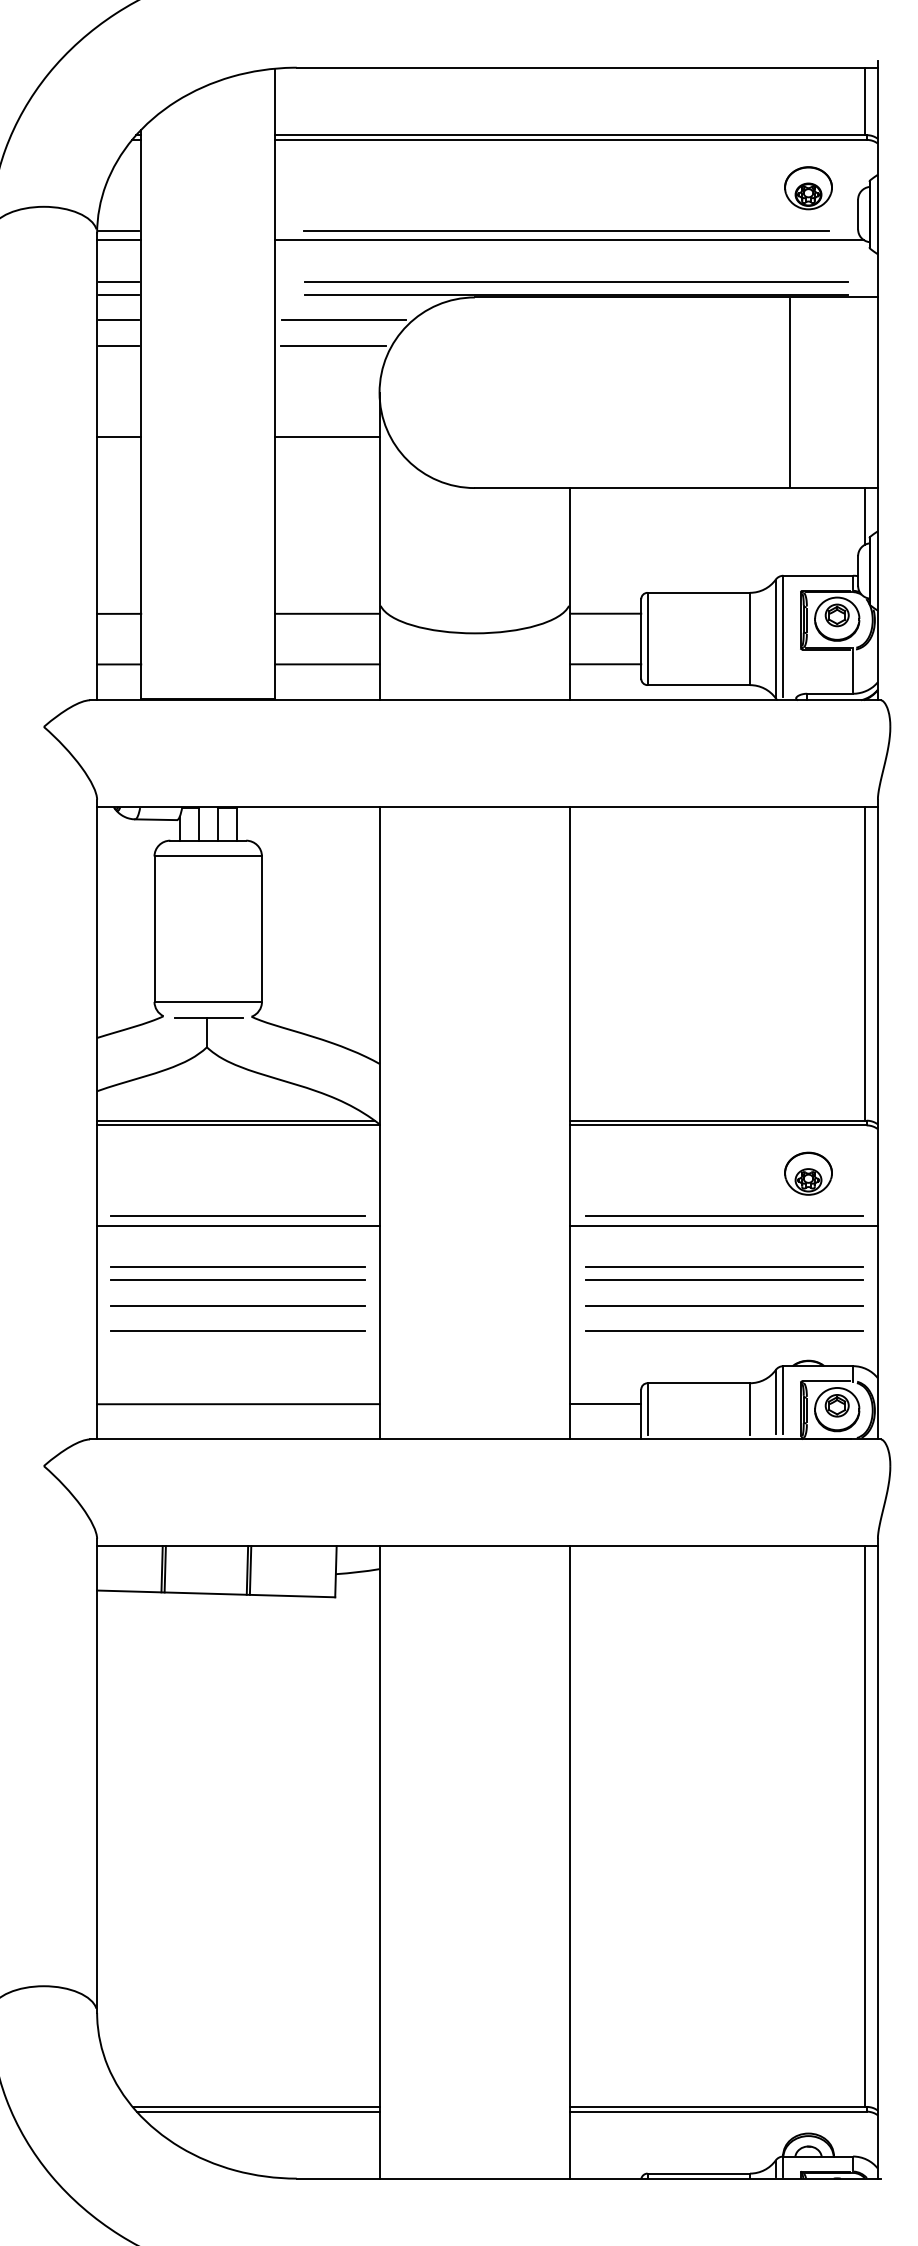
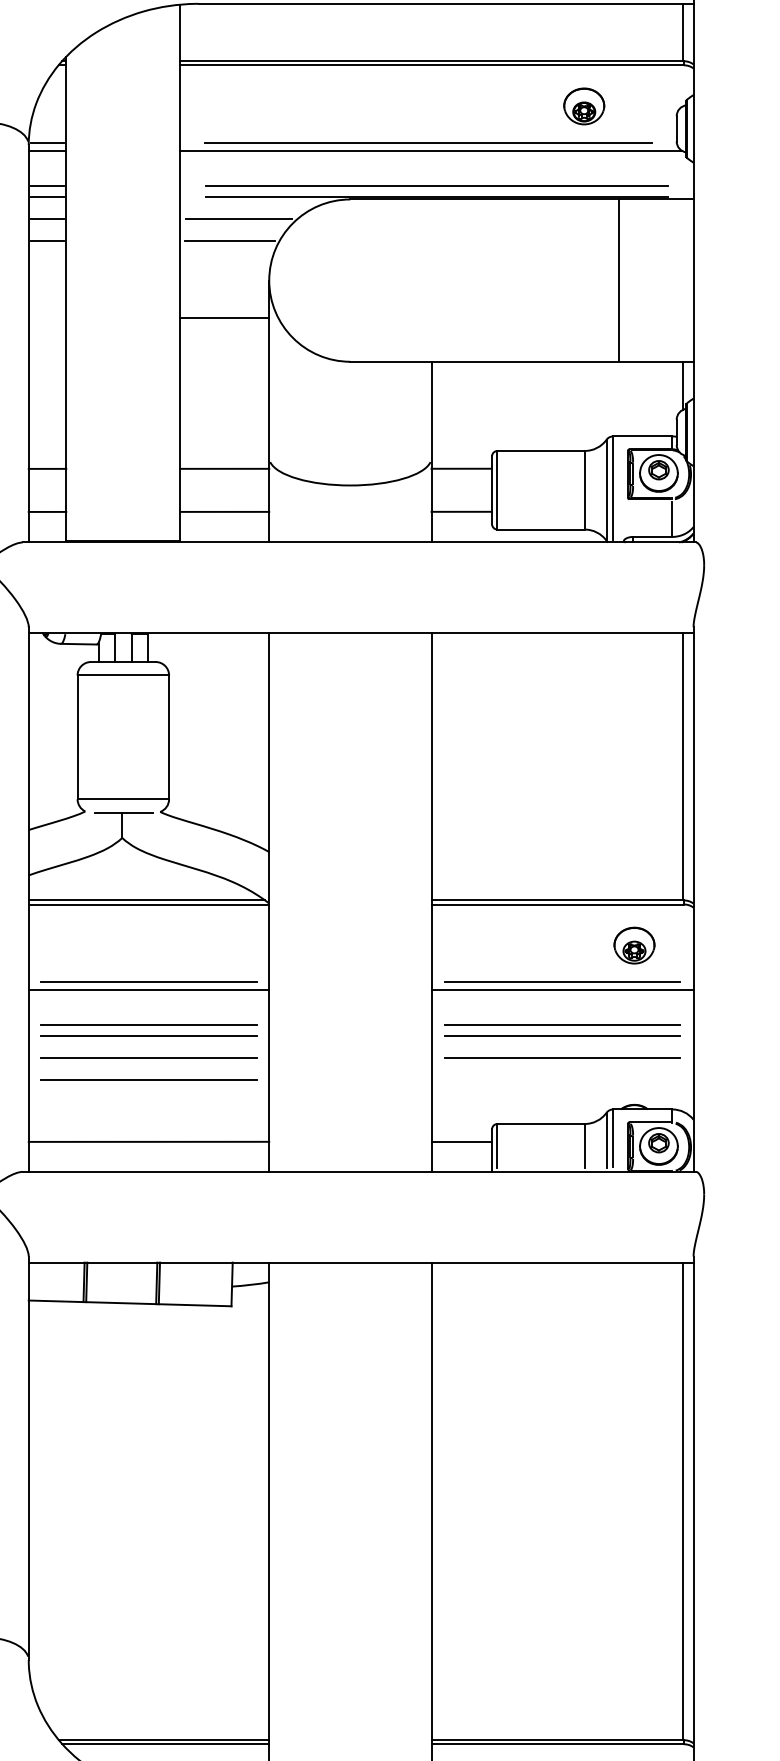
part: (808, 188) -> (584, 106), moved
line: (119, 436) -> (47, 317), removed
line: (723, 1331) -> (562, 1079), removed

